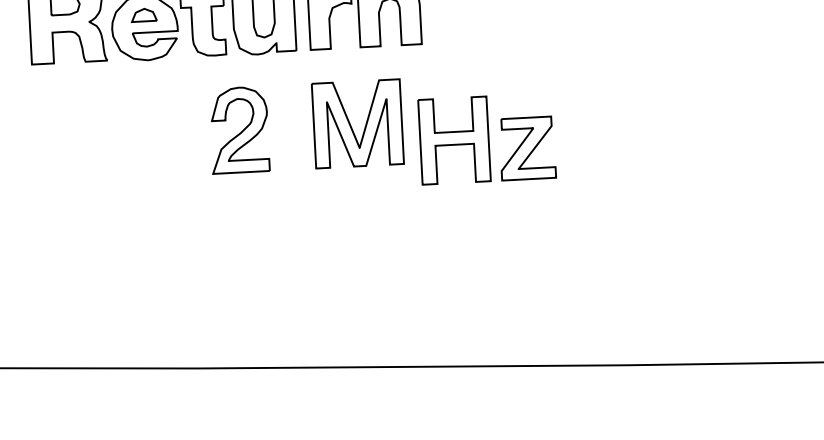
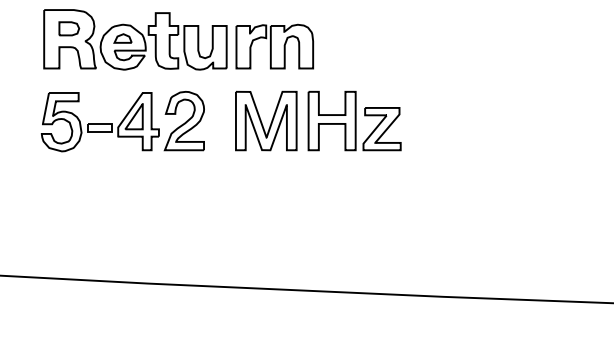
part: (117, 138) -> (100, 122), added
part: (486, 138) -> (354, 120), moved

